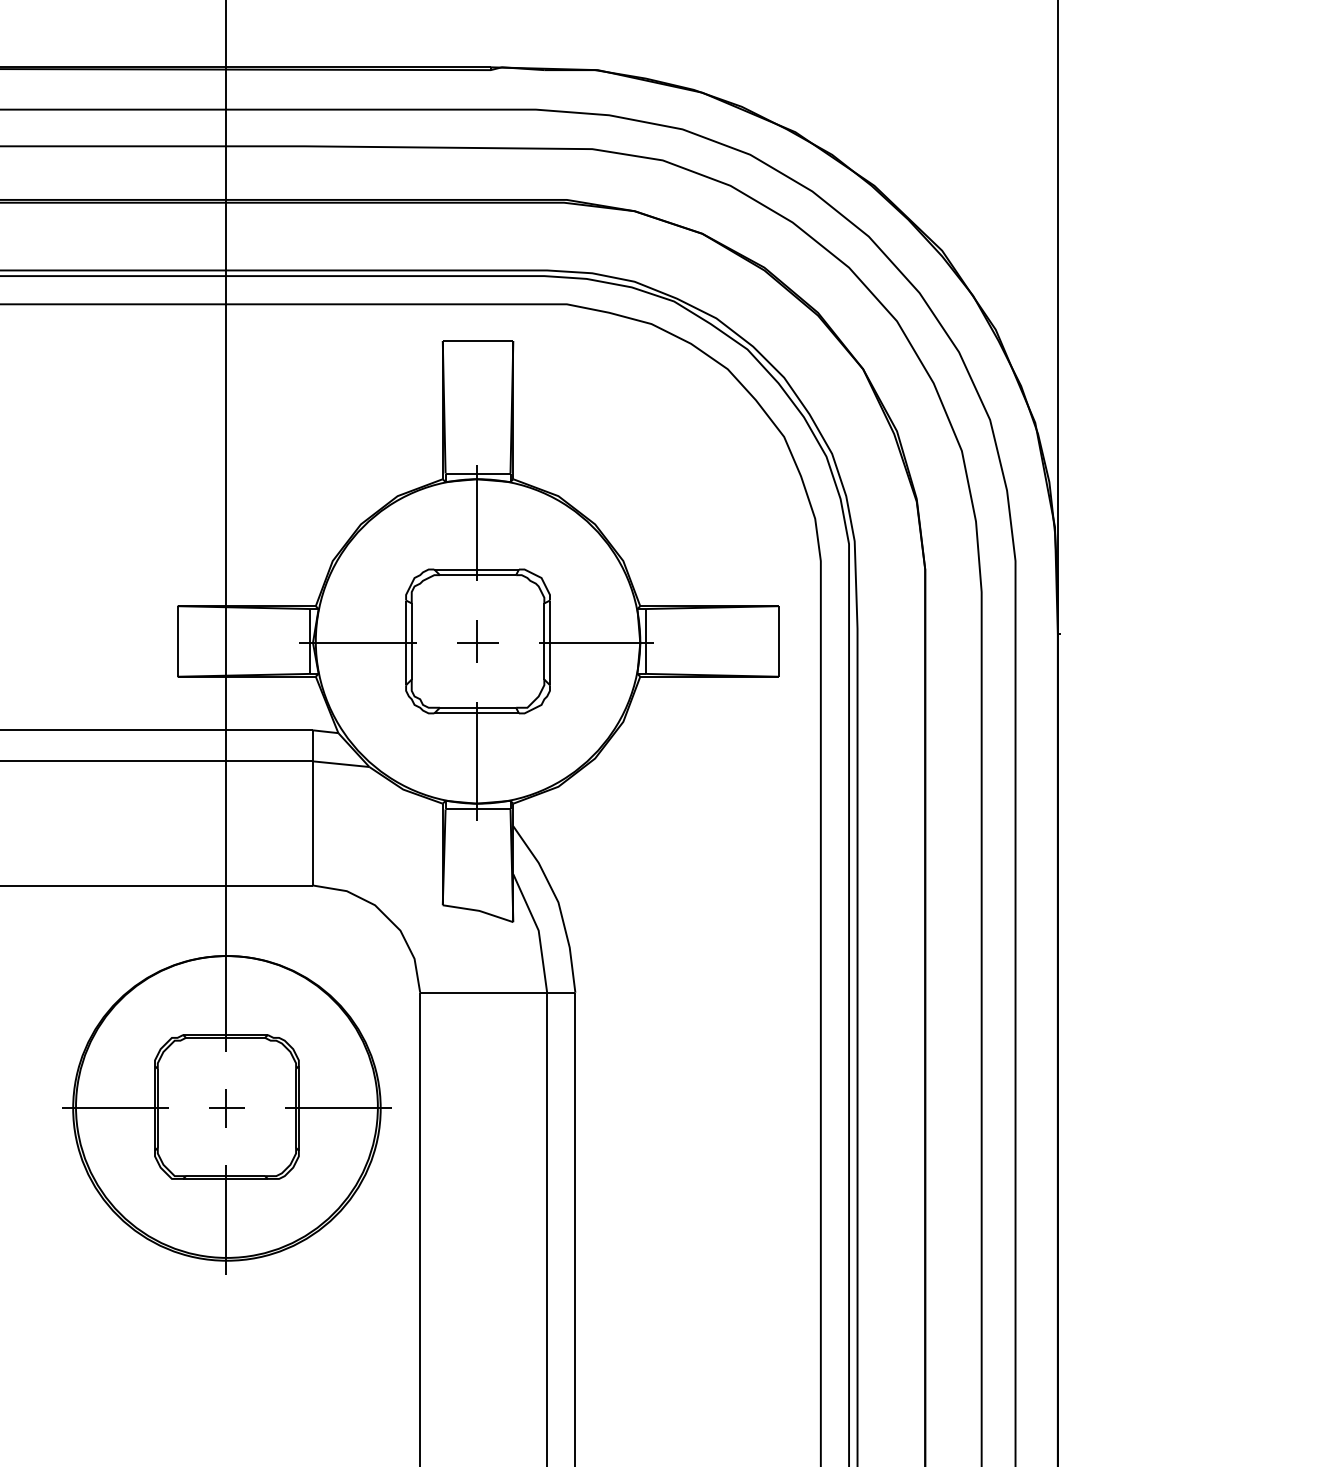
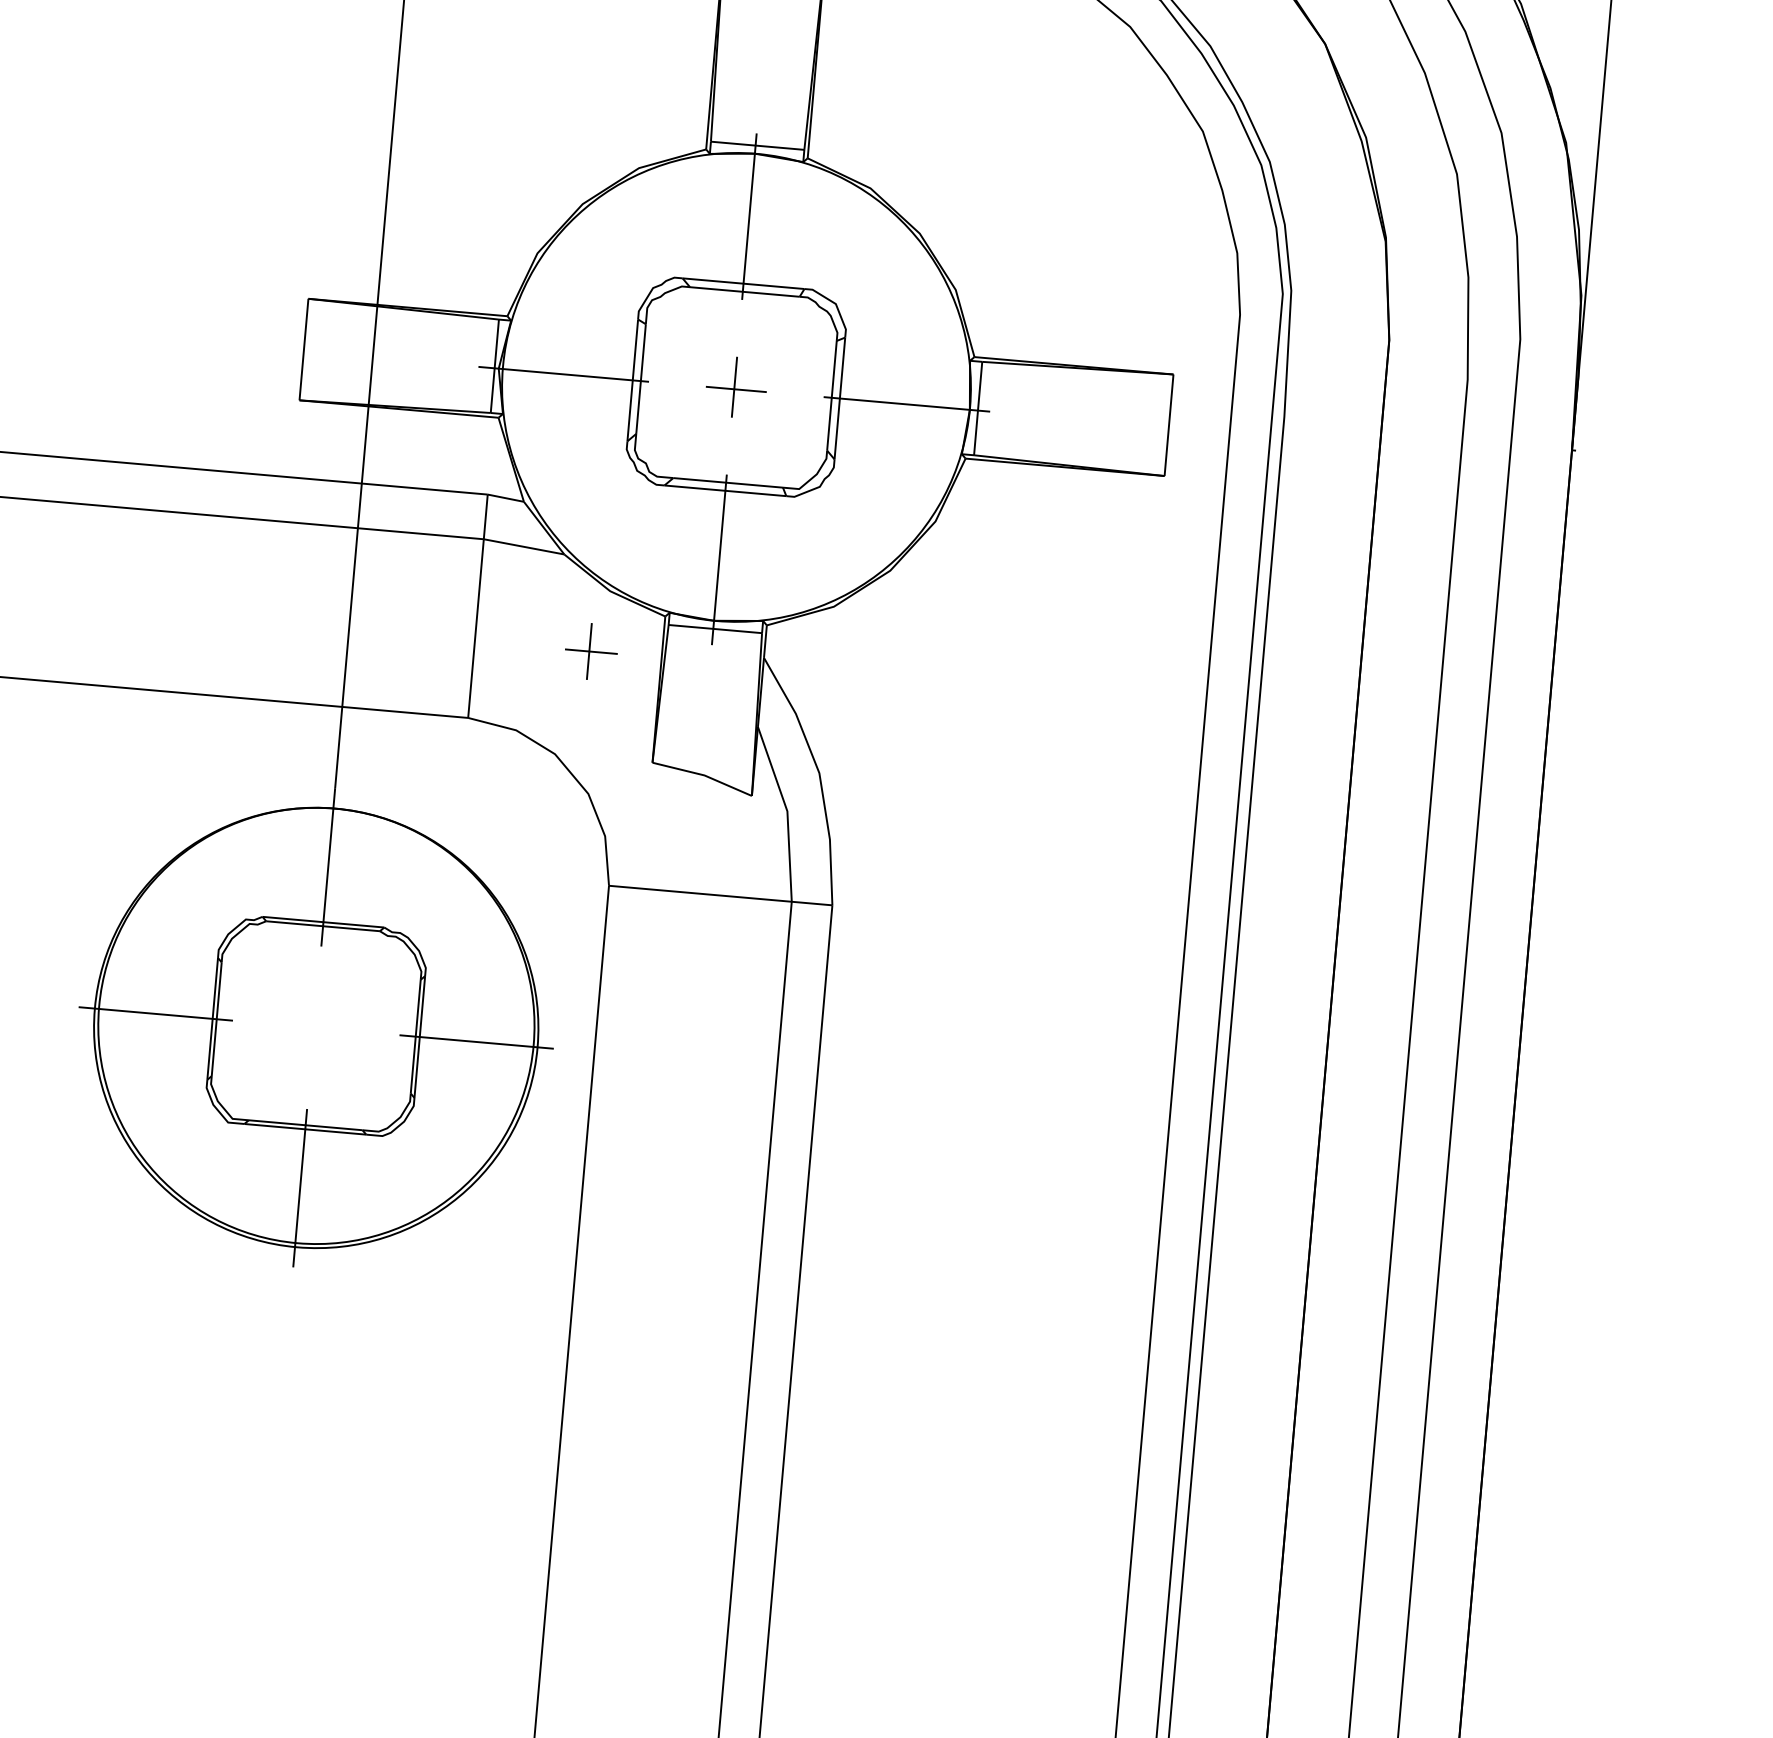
part: (226, 1108) -> (590, 651), moved

